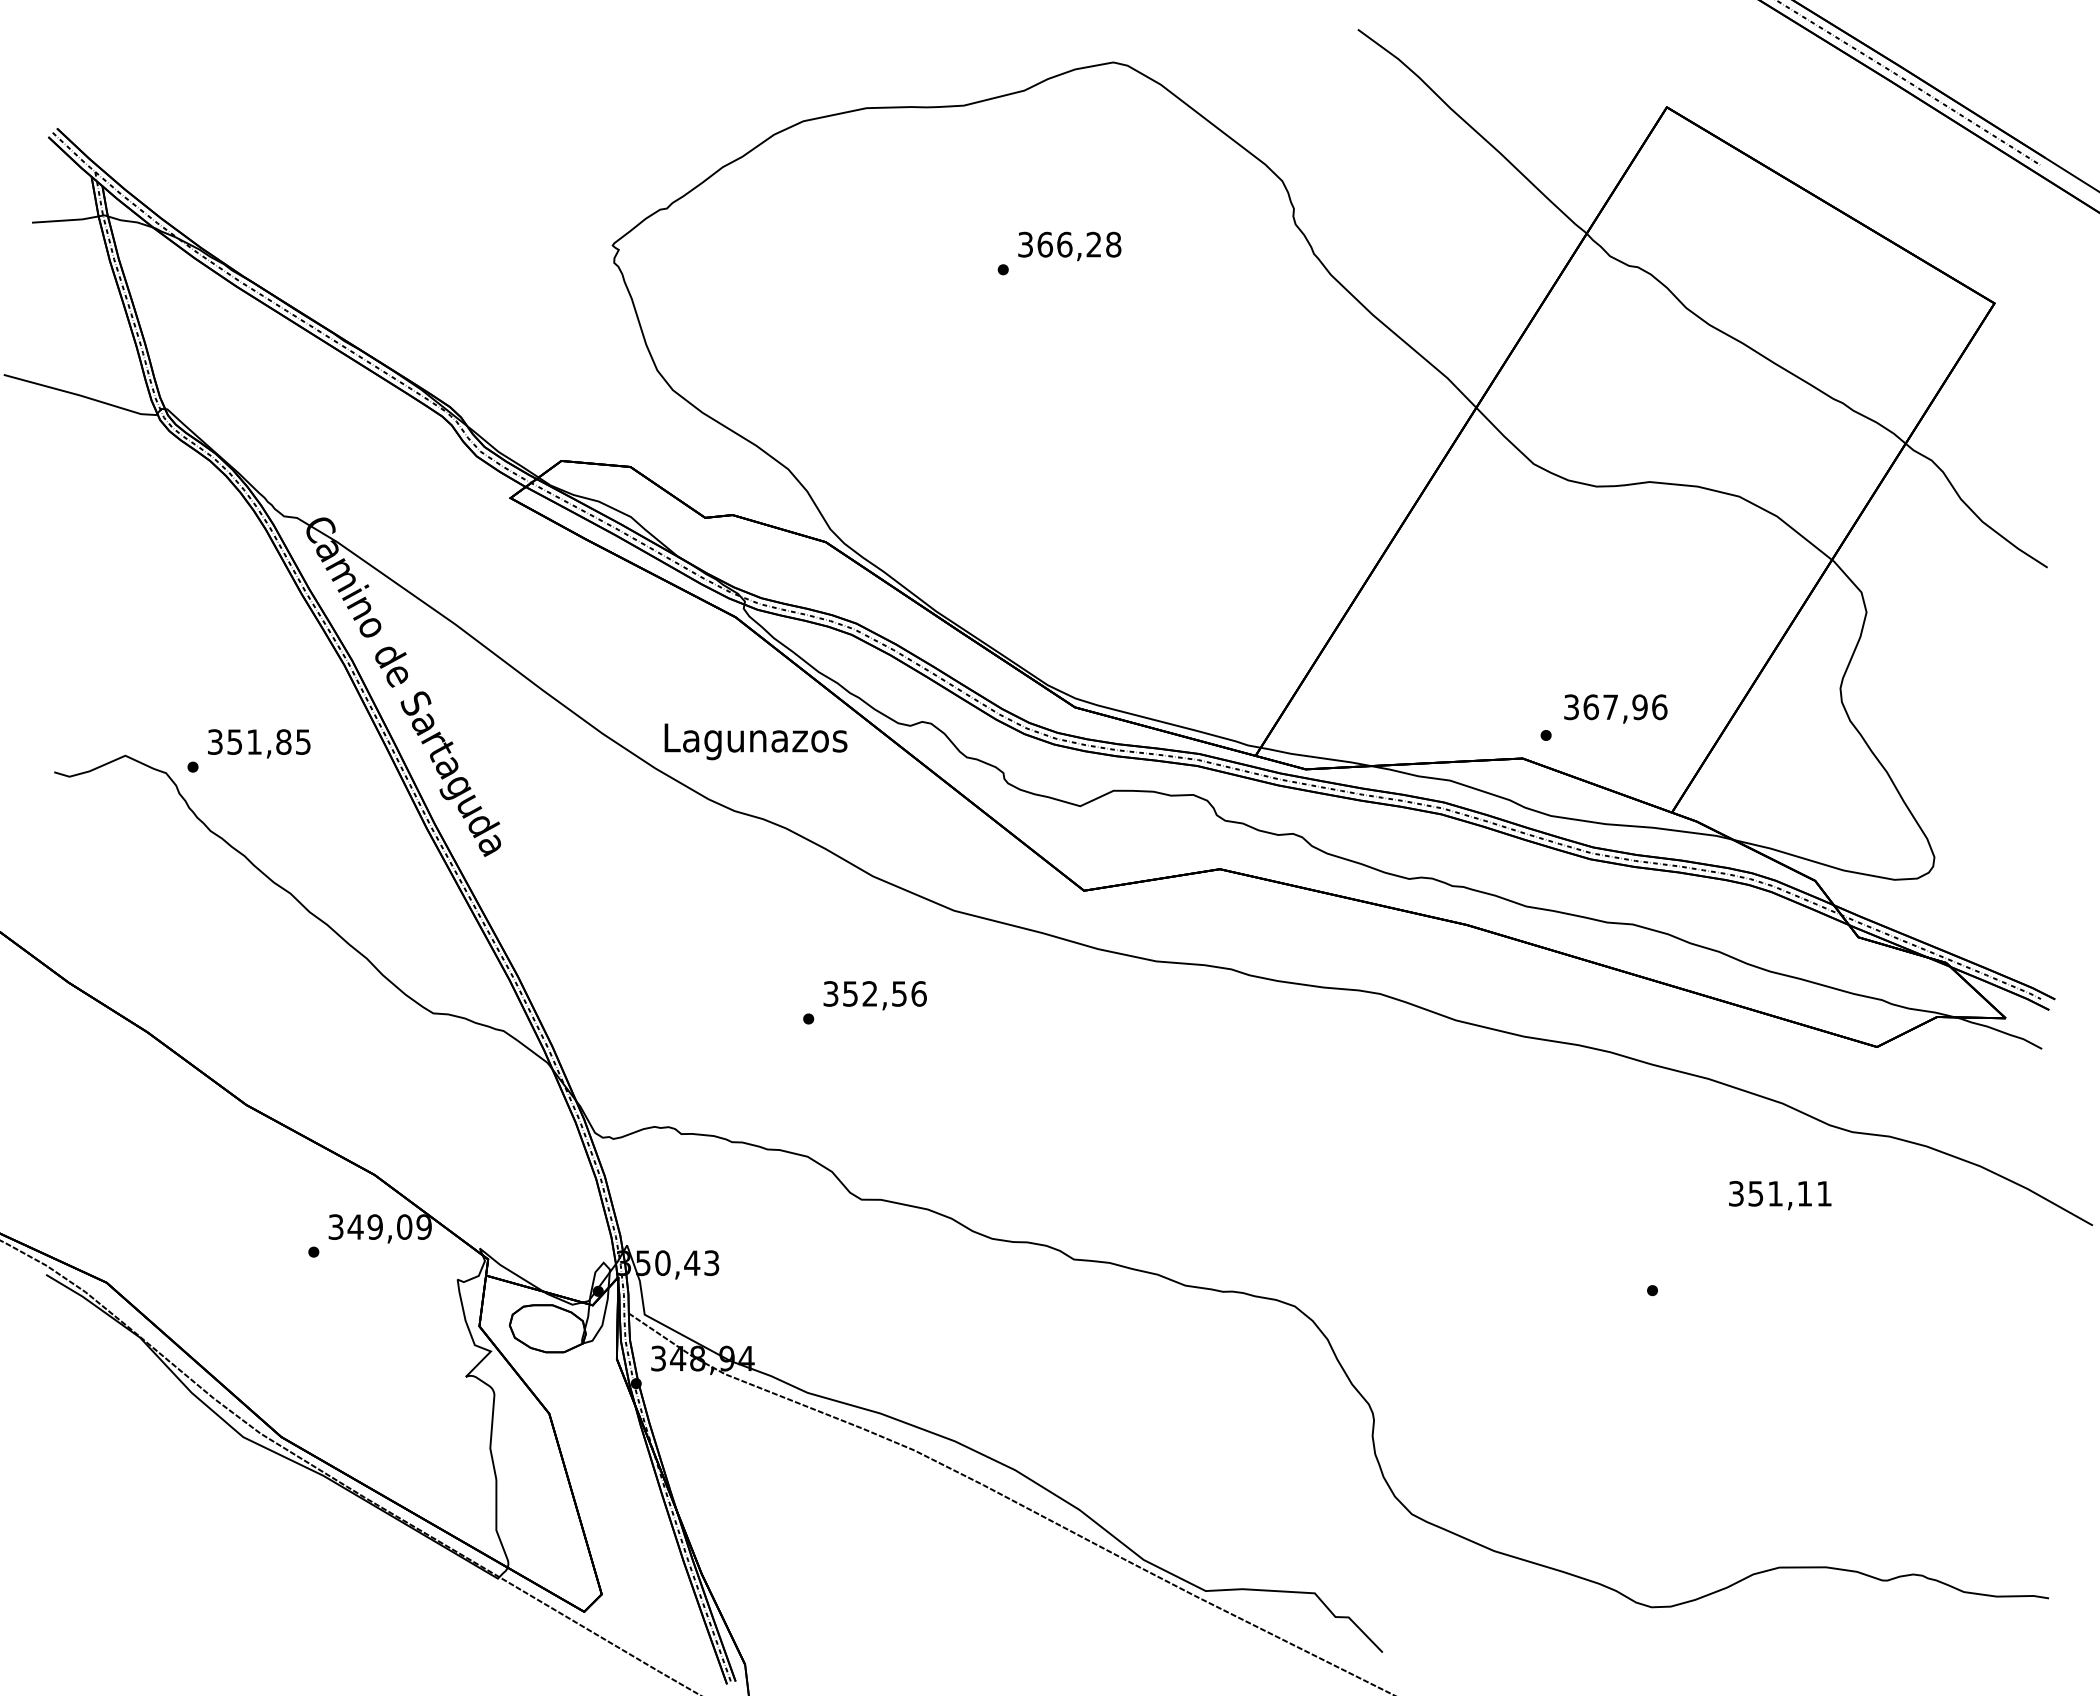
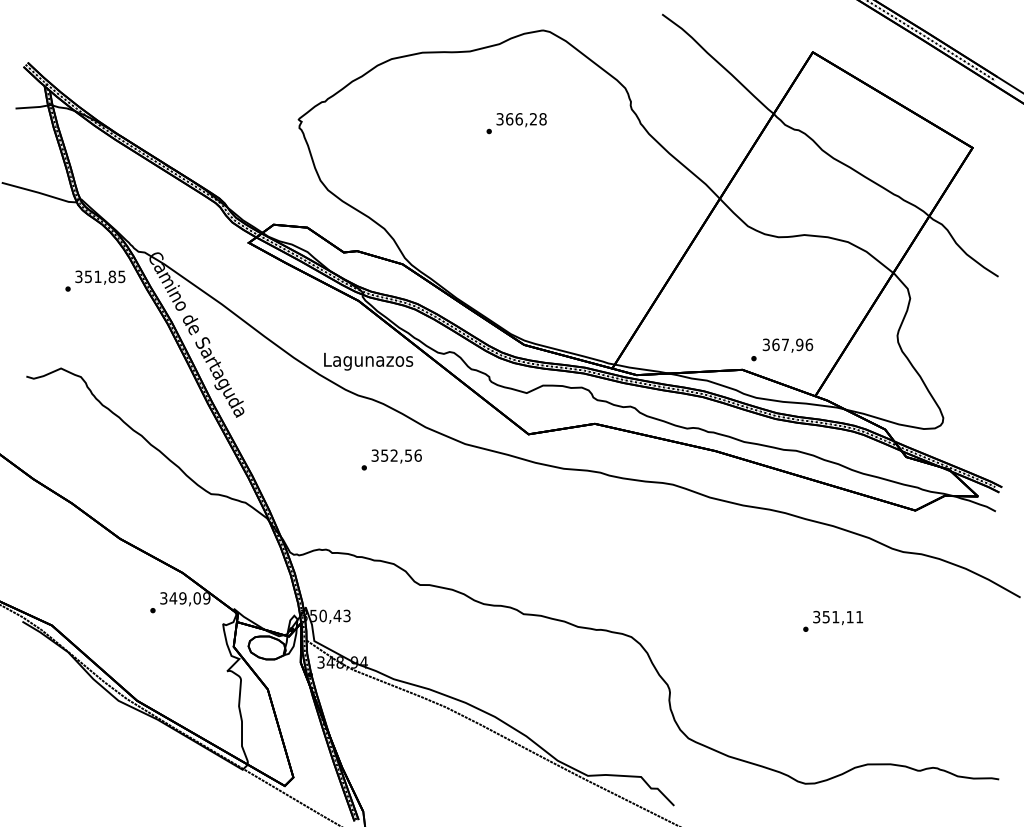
text: (249, 749) -> (95, 280), moved
text: (864, 1001) -> (391, 459), moved
text: (1781, 1194) -> (838, 617), moved

